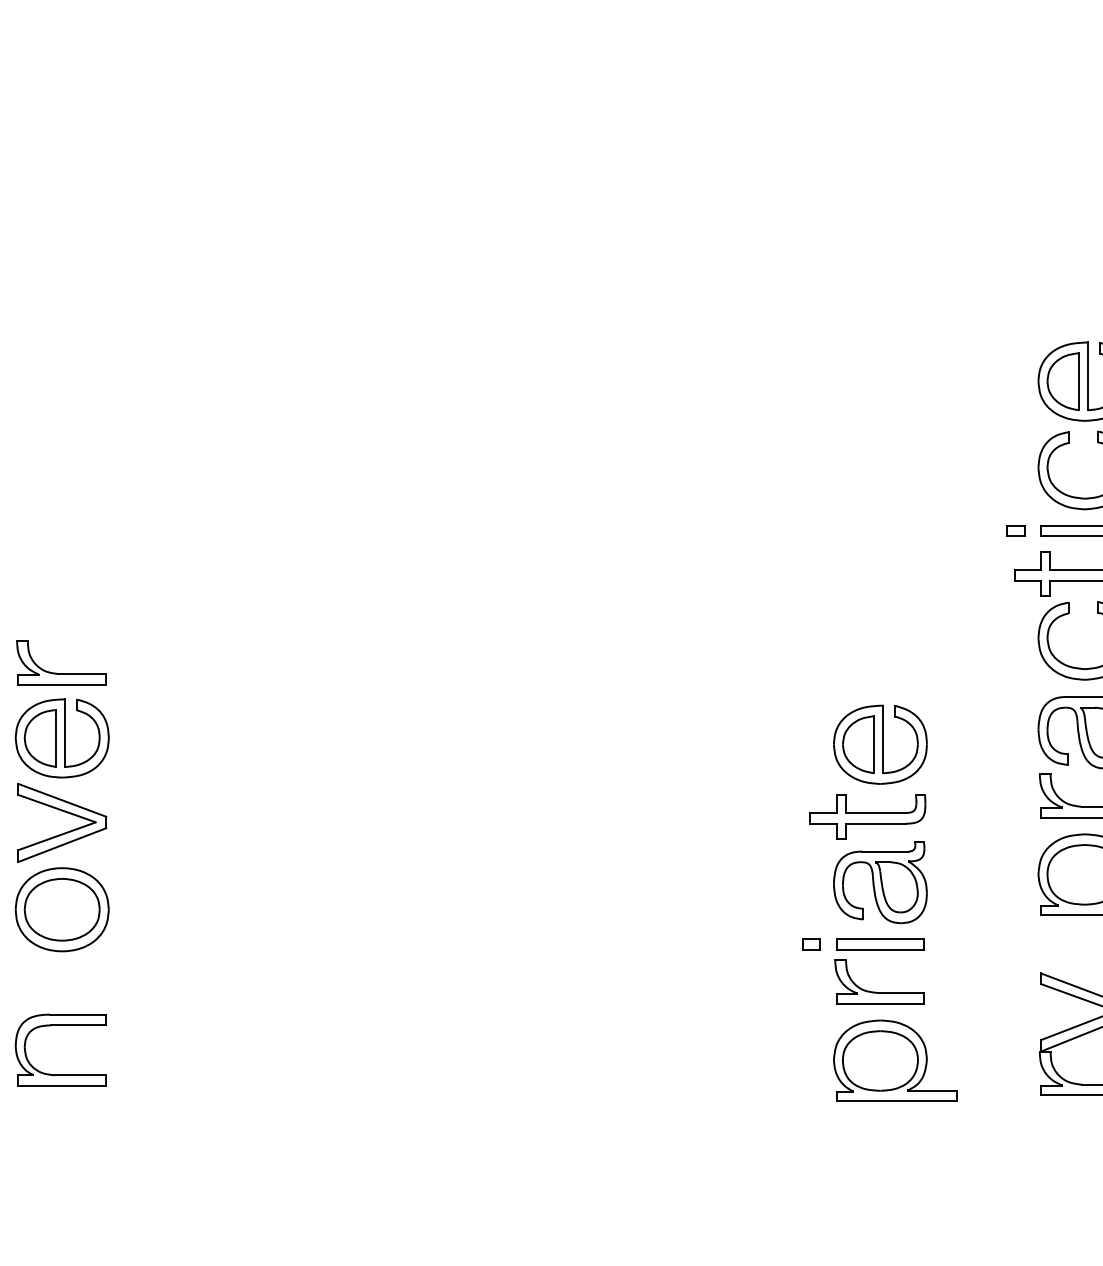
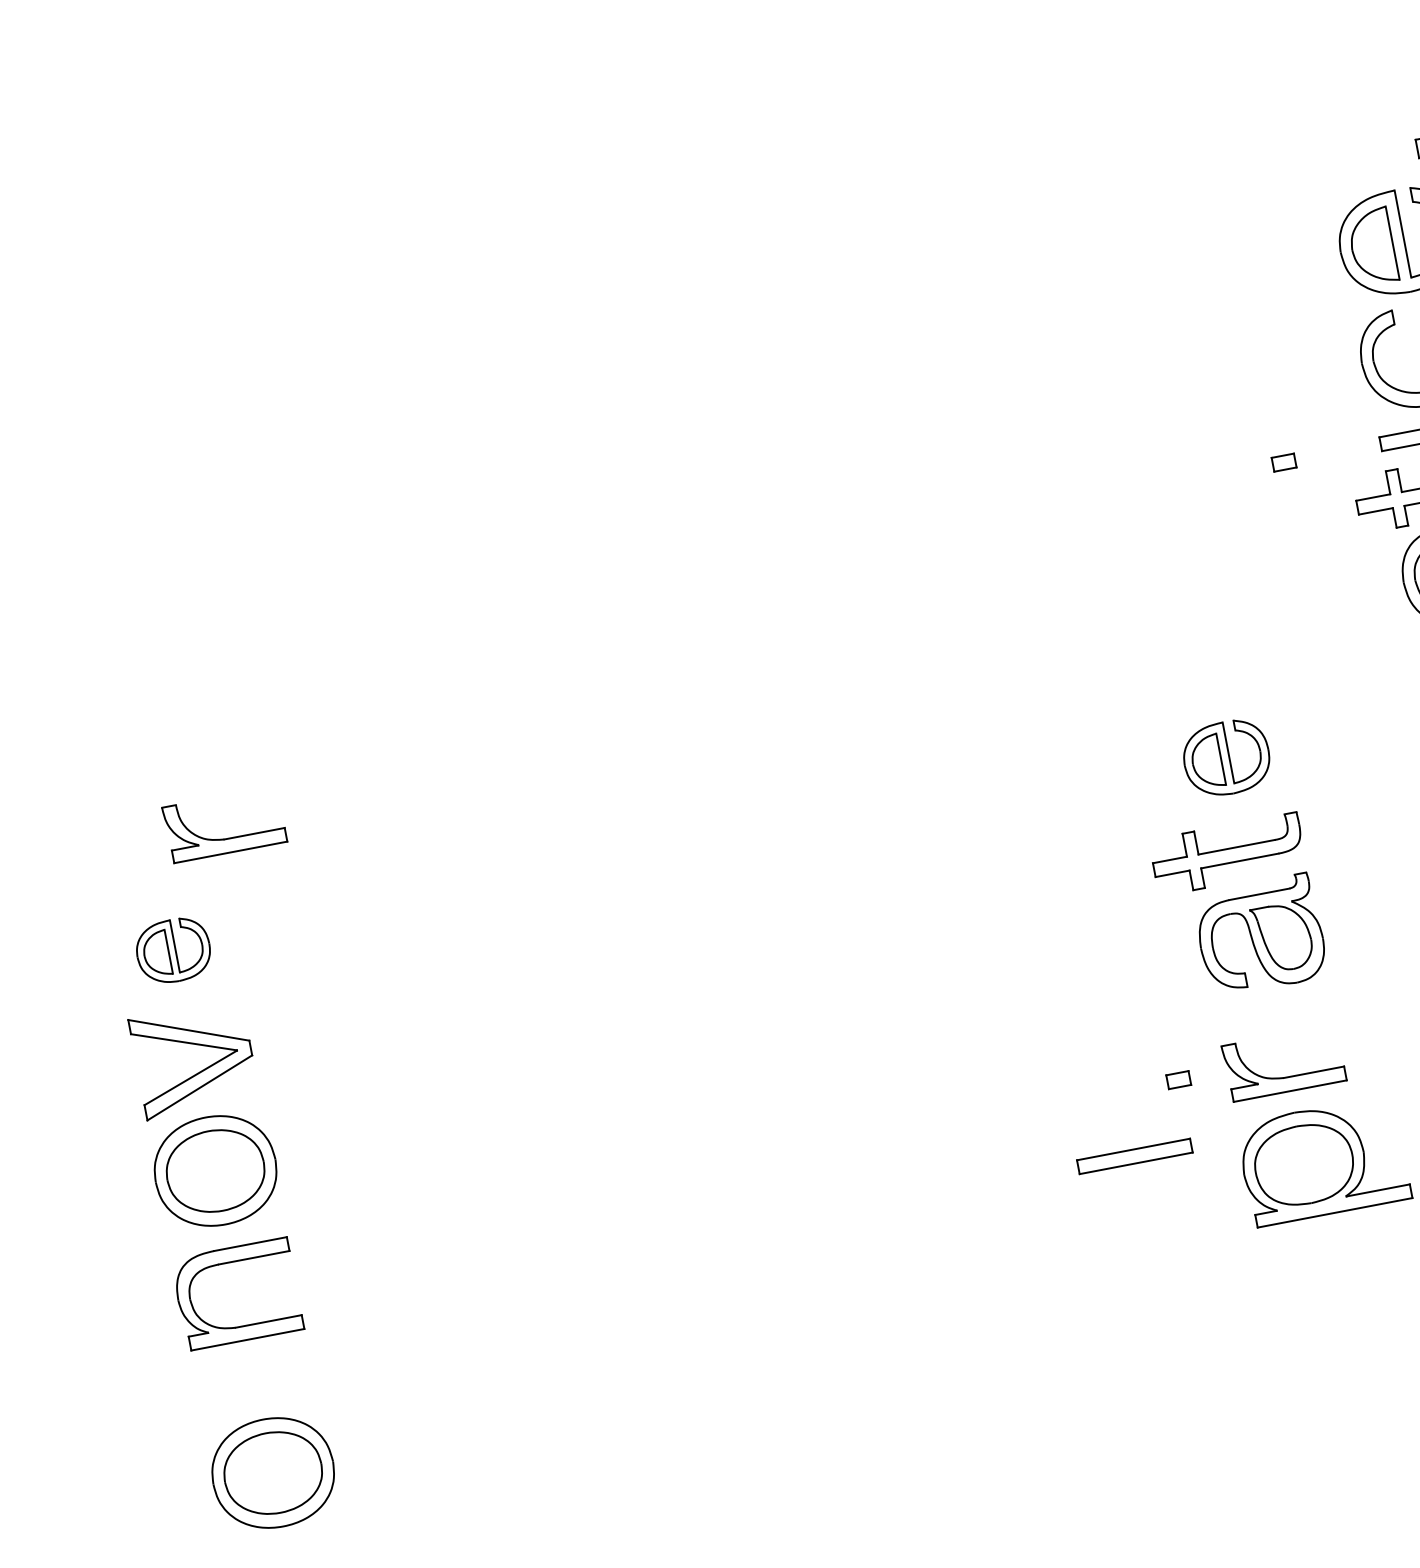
part: (1015, 530) -> (1283, 462), moved
part: (61, 673) -> (227, 838), moved
part: (61, 738) -> (172, 951), size x0.6
part: (880, 744) -> (1226, 757), size x0.7
part: (811, 944) -> (1178, 1080), moved
part: (880, 944) -> (1134, 1156), moved
part: (60, 1025) -> (230, 1262), moved
part: (61, 1144) -> (272, 1472), added

